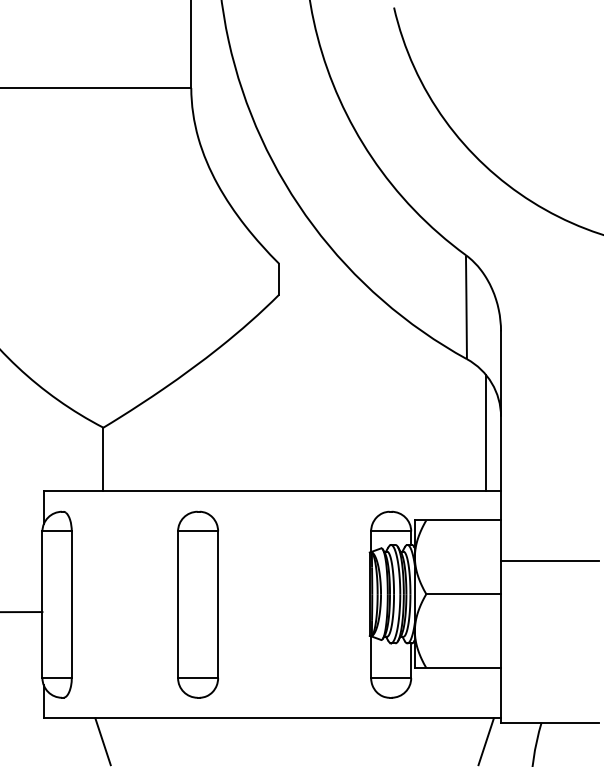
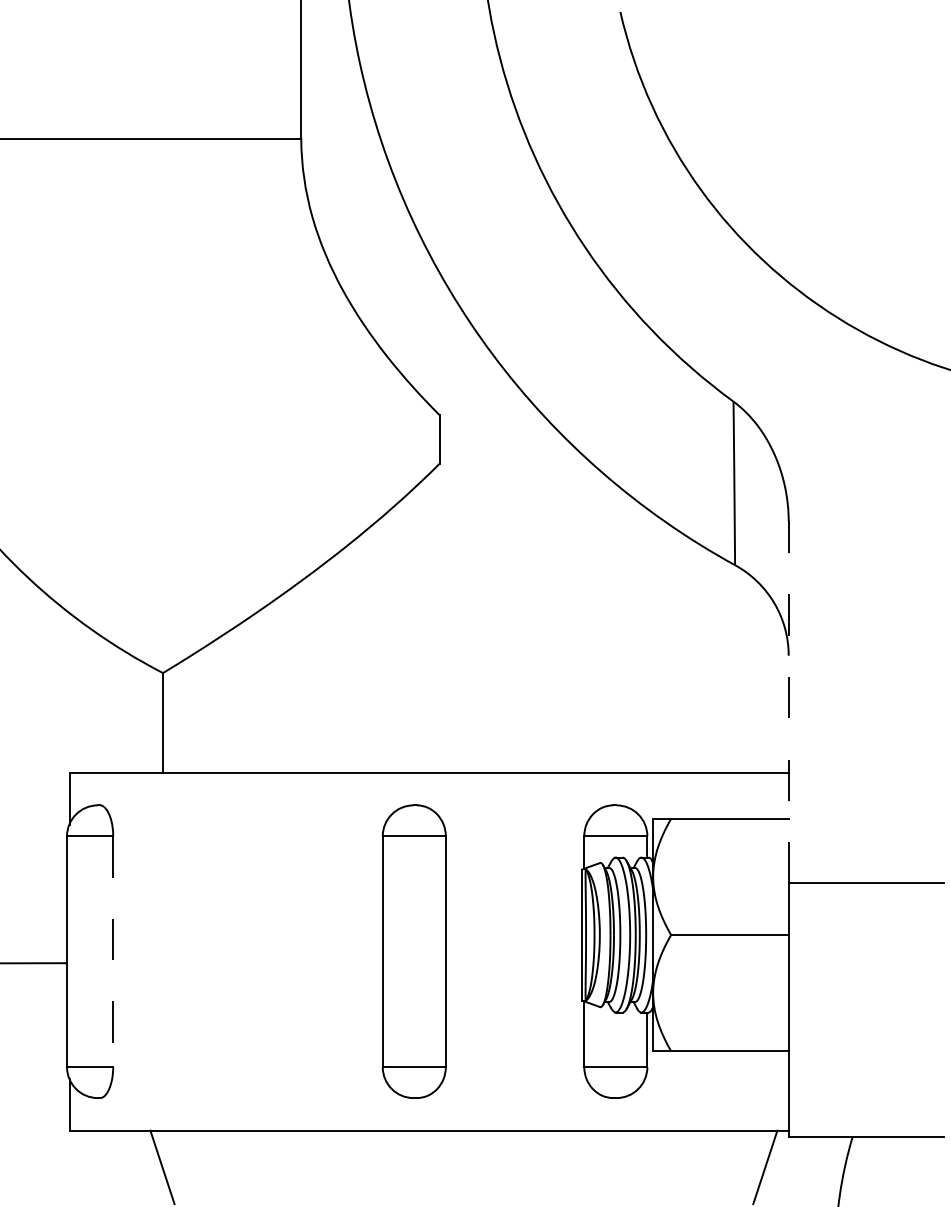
line: (485, 432) -> (764, 680), removed
line: (501, 446) -> (789, 702), solid -> dashed
part: (197, 604) -> (413, 951), moved
line: (71, 605) -> (112, 952), solid -> dashed

